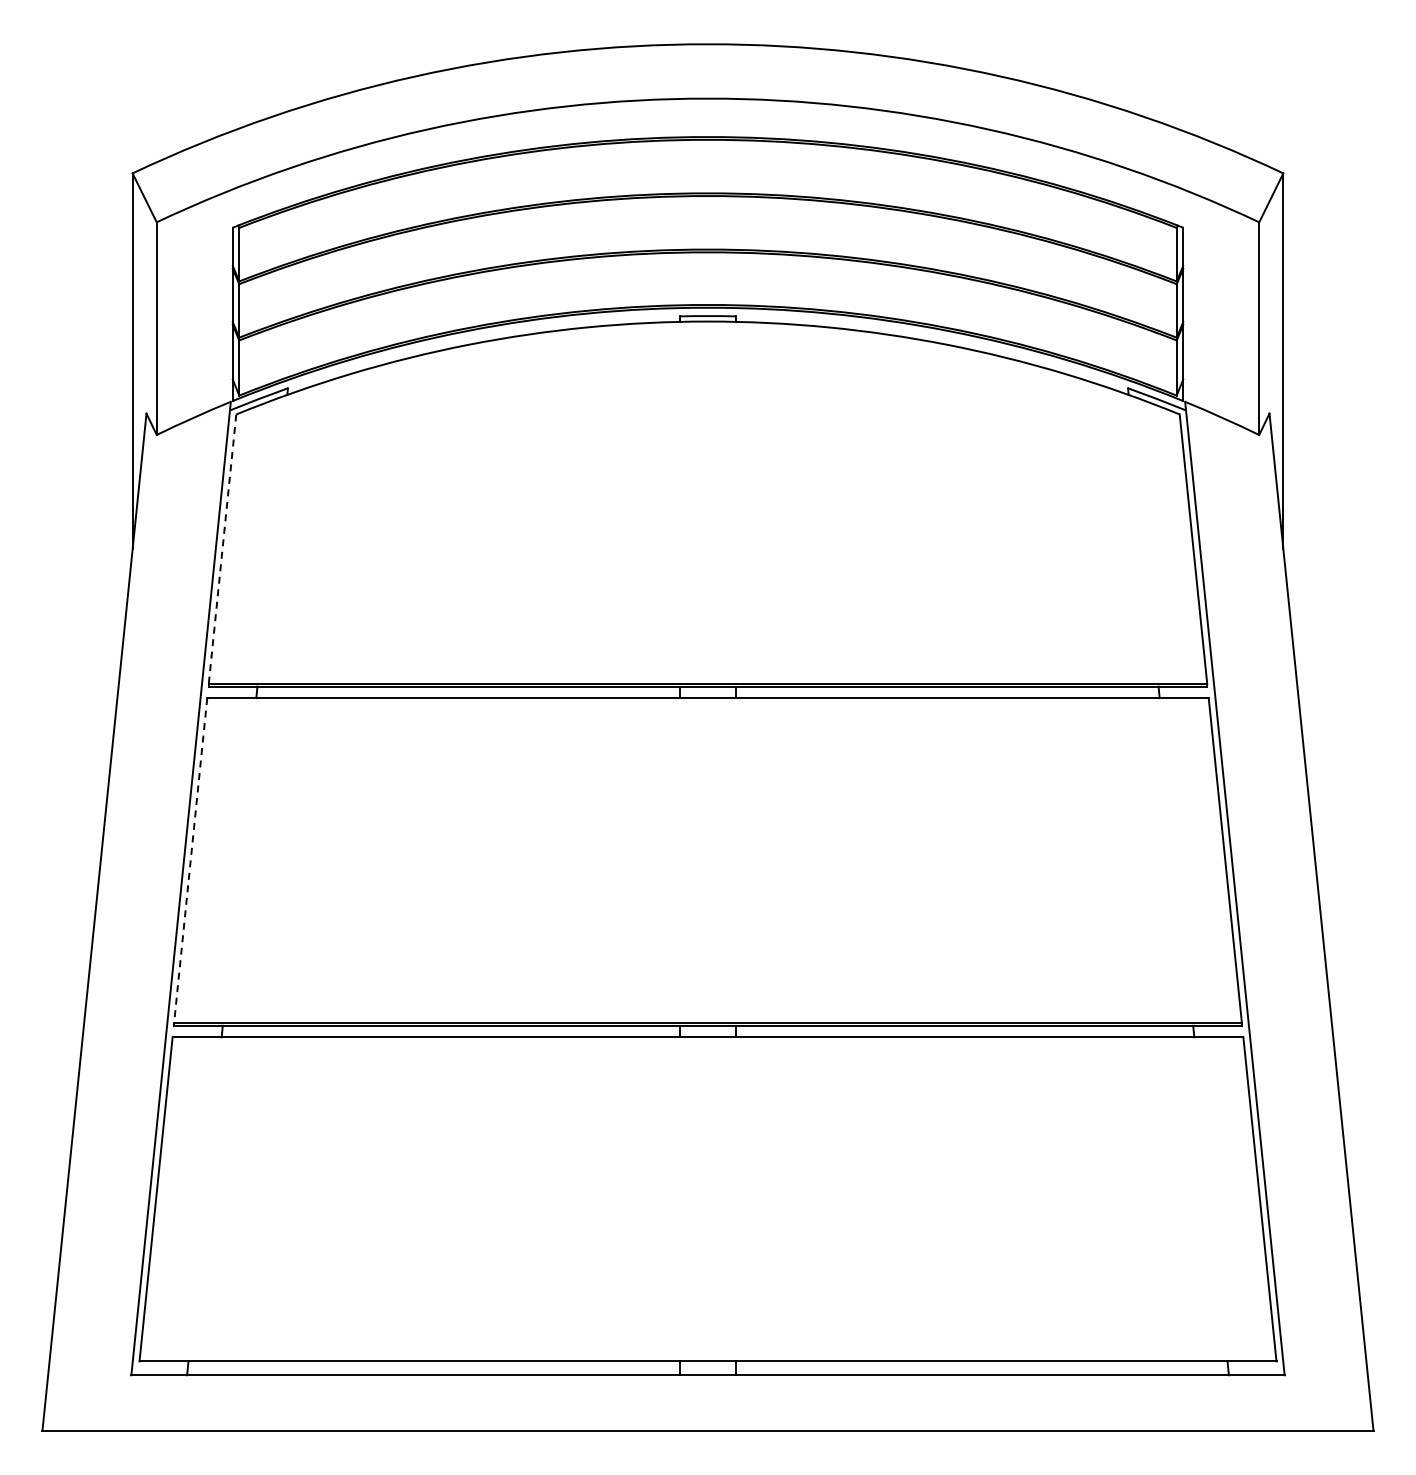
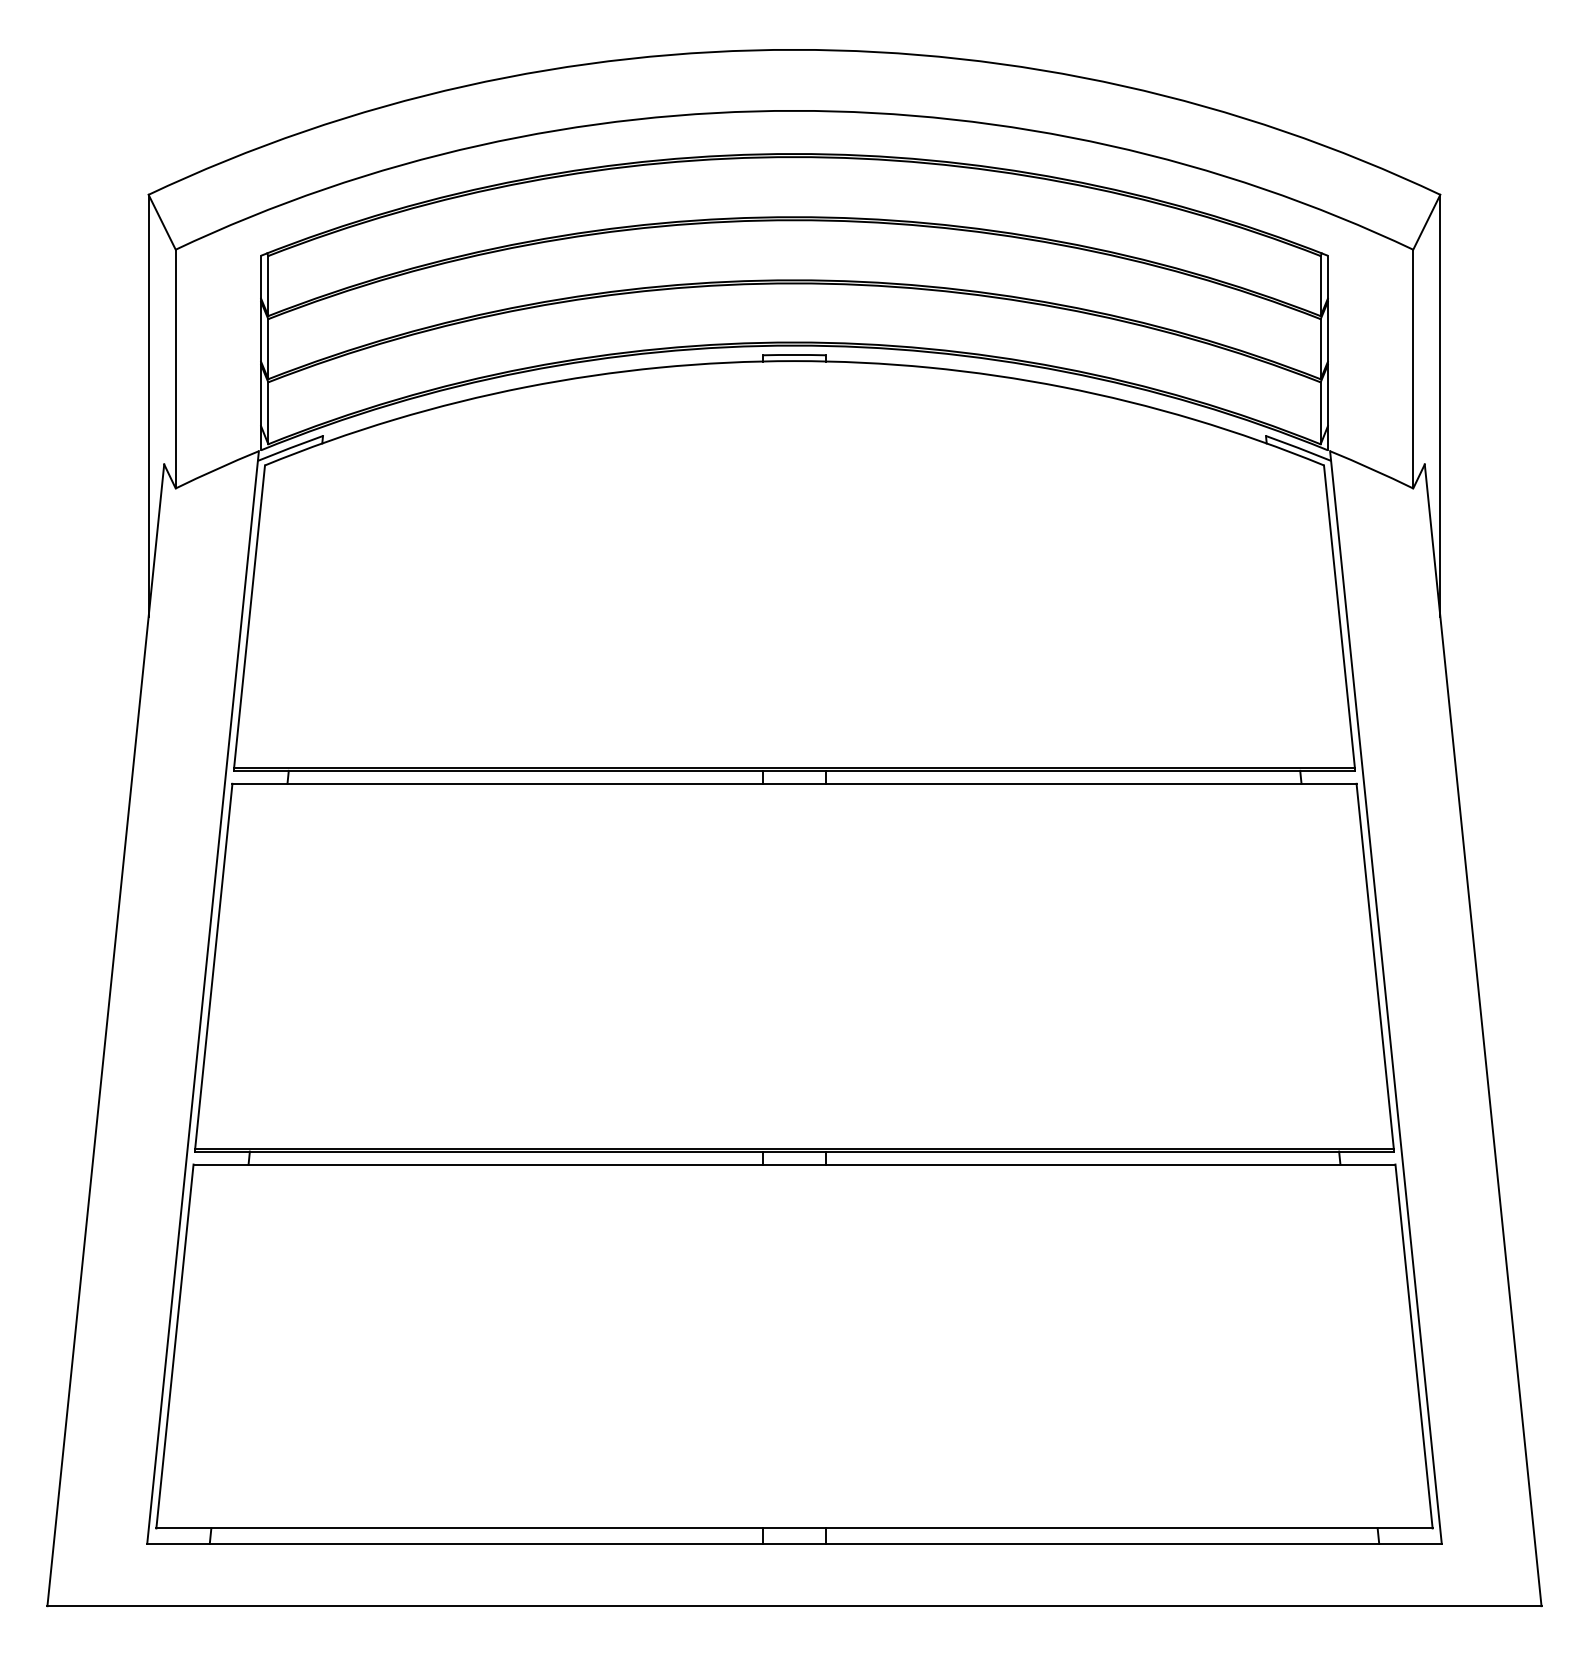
line: (222, 549) -> (249, 616), dashed -> solid
line: (190, 860) -> (213, 966), dashed -> solid

